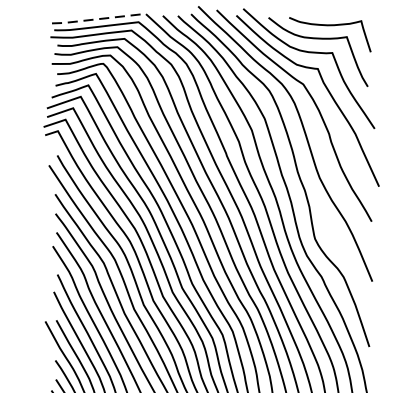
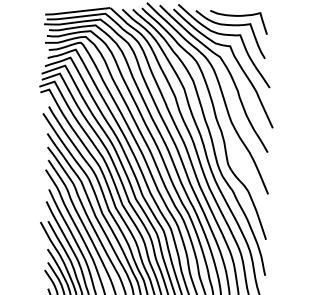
line: (98, 18) -> (77, 11), dashed -> solid

